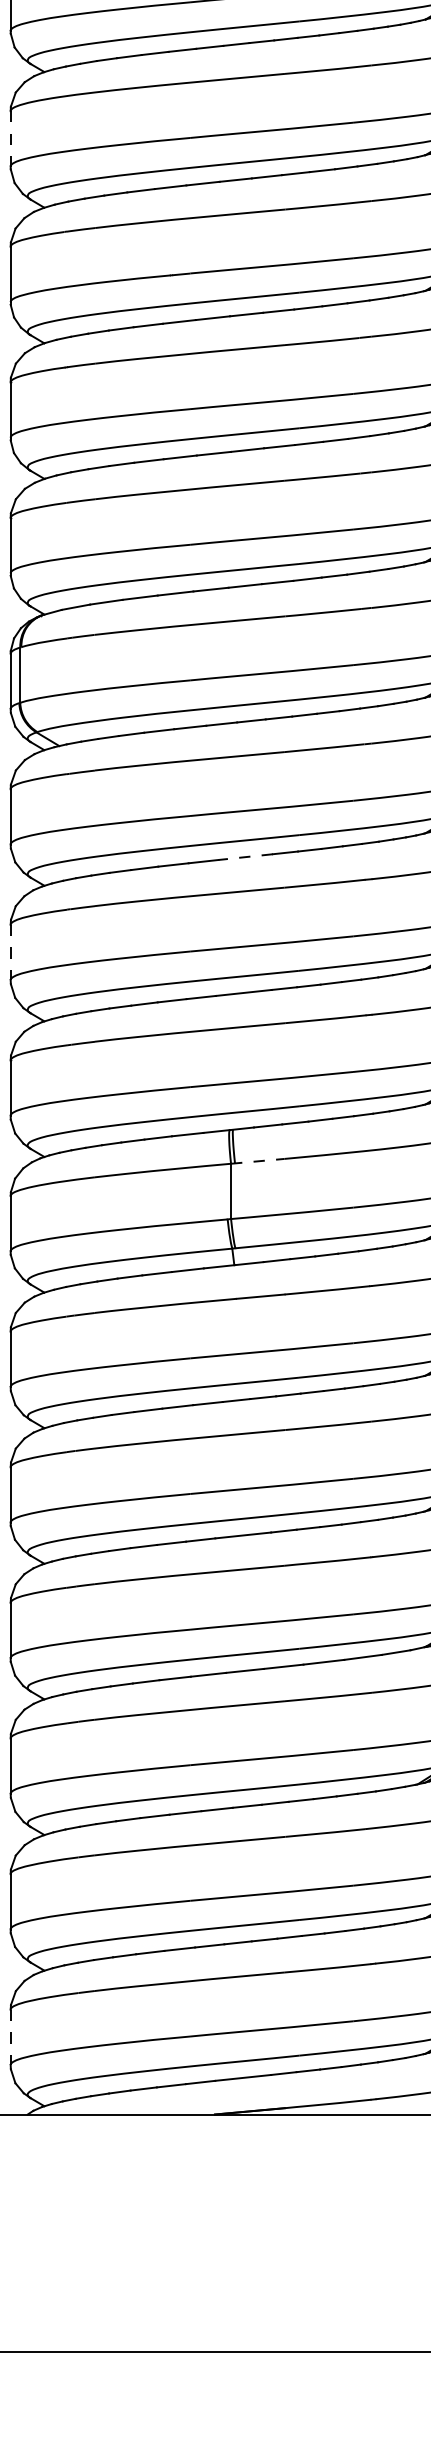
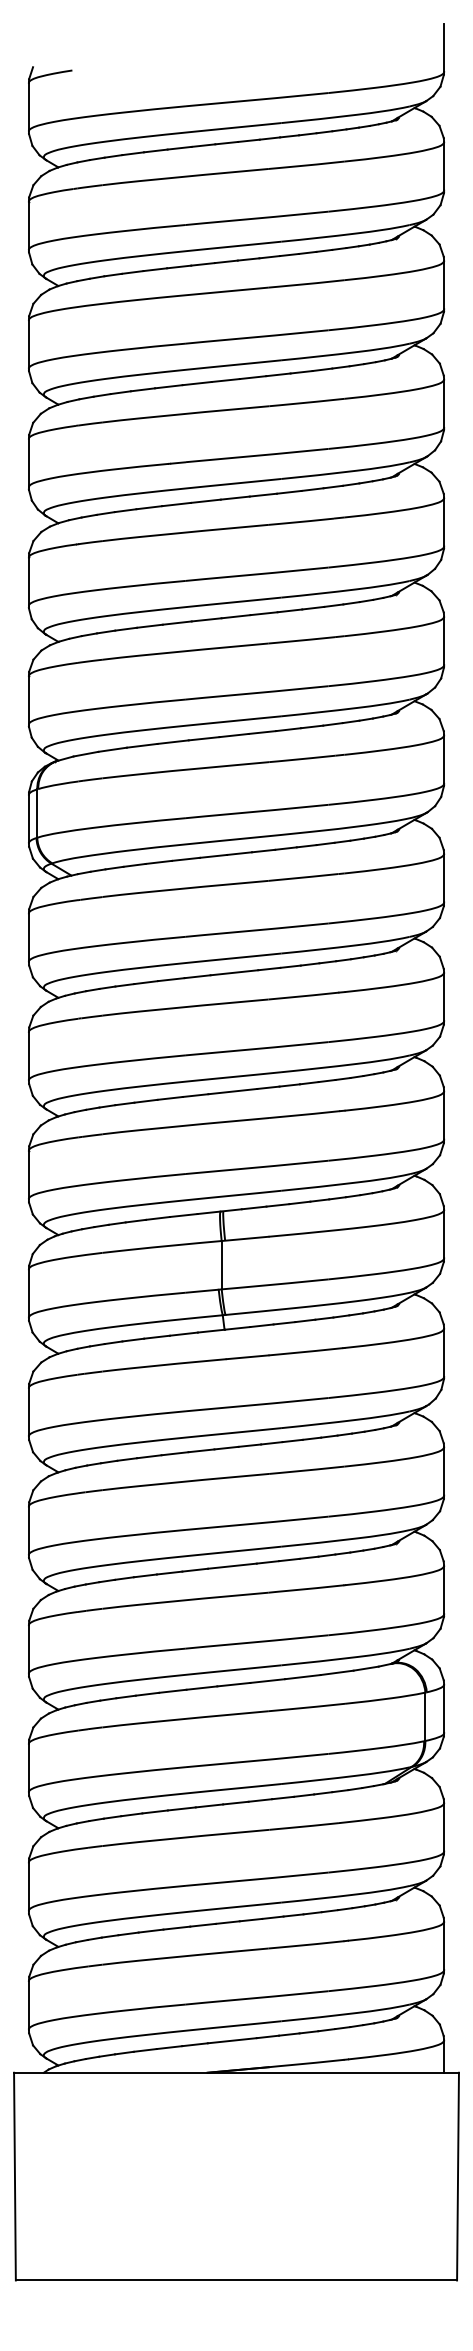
line: (10, 138) -> (28, 344), dashed -> solid
line: (245, 856) -> (234, 972), dashed -> solid
line: (10, 952) -> (28, 1056), dashed -> solid
line: (258, 1160) -> (245, 1238), dashed -> solid
line: (10, 2037) -> (28, 2005), dashed -> solid

